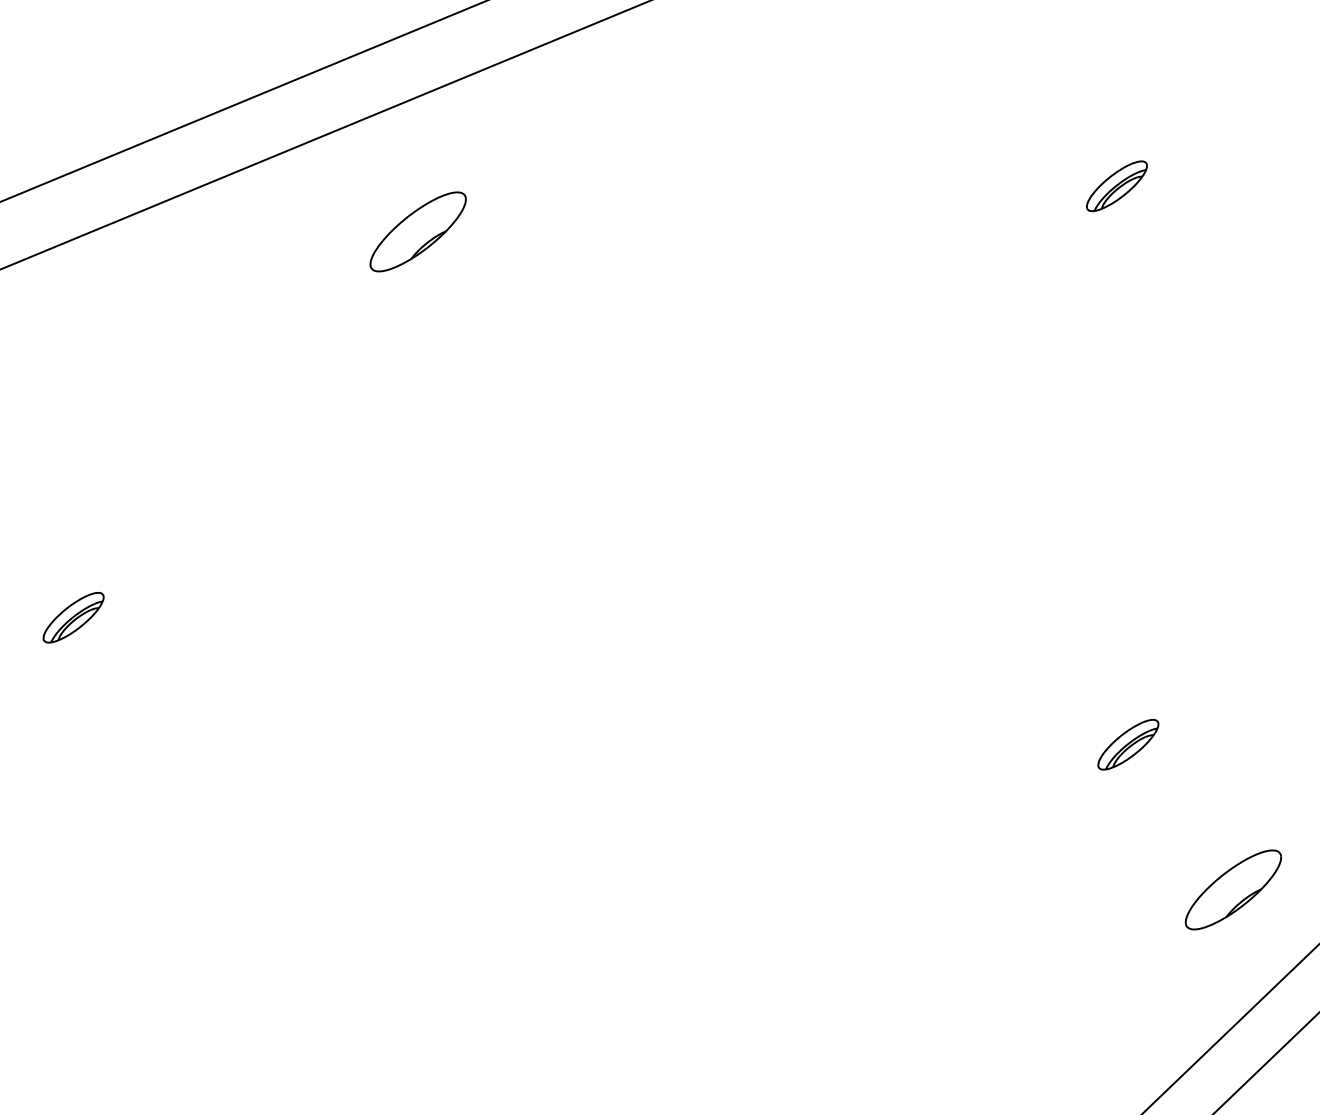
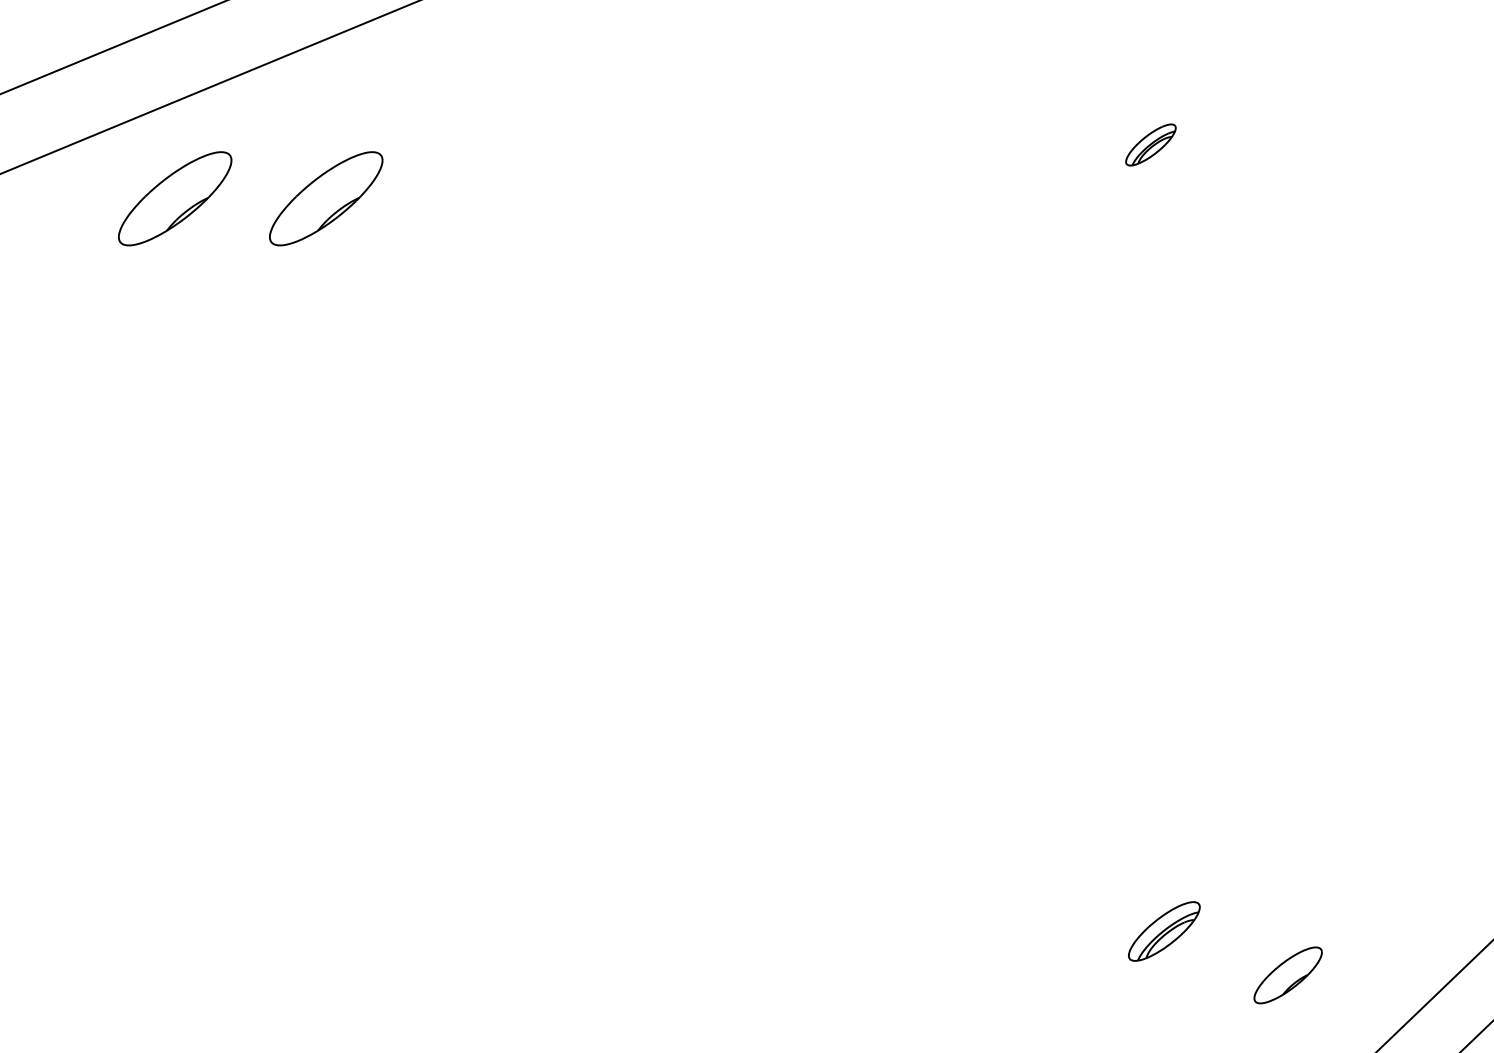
part: (1116, 186) -> (1150, 145), size x0.7
part: (289, 231) -> (174, 198), added
part: (1128, 744) -> (1164, 931), moved
part: (1232, 889) -> (1287, 974), size x0.6

